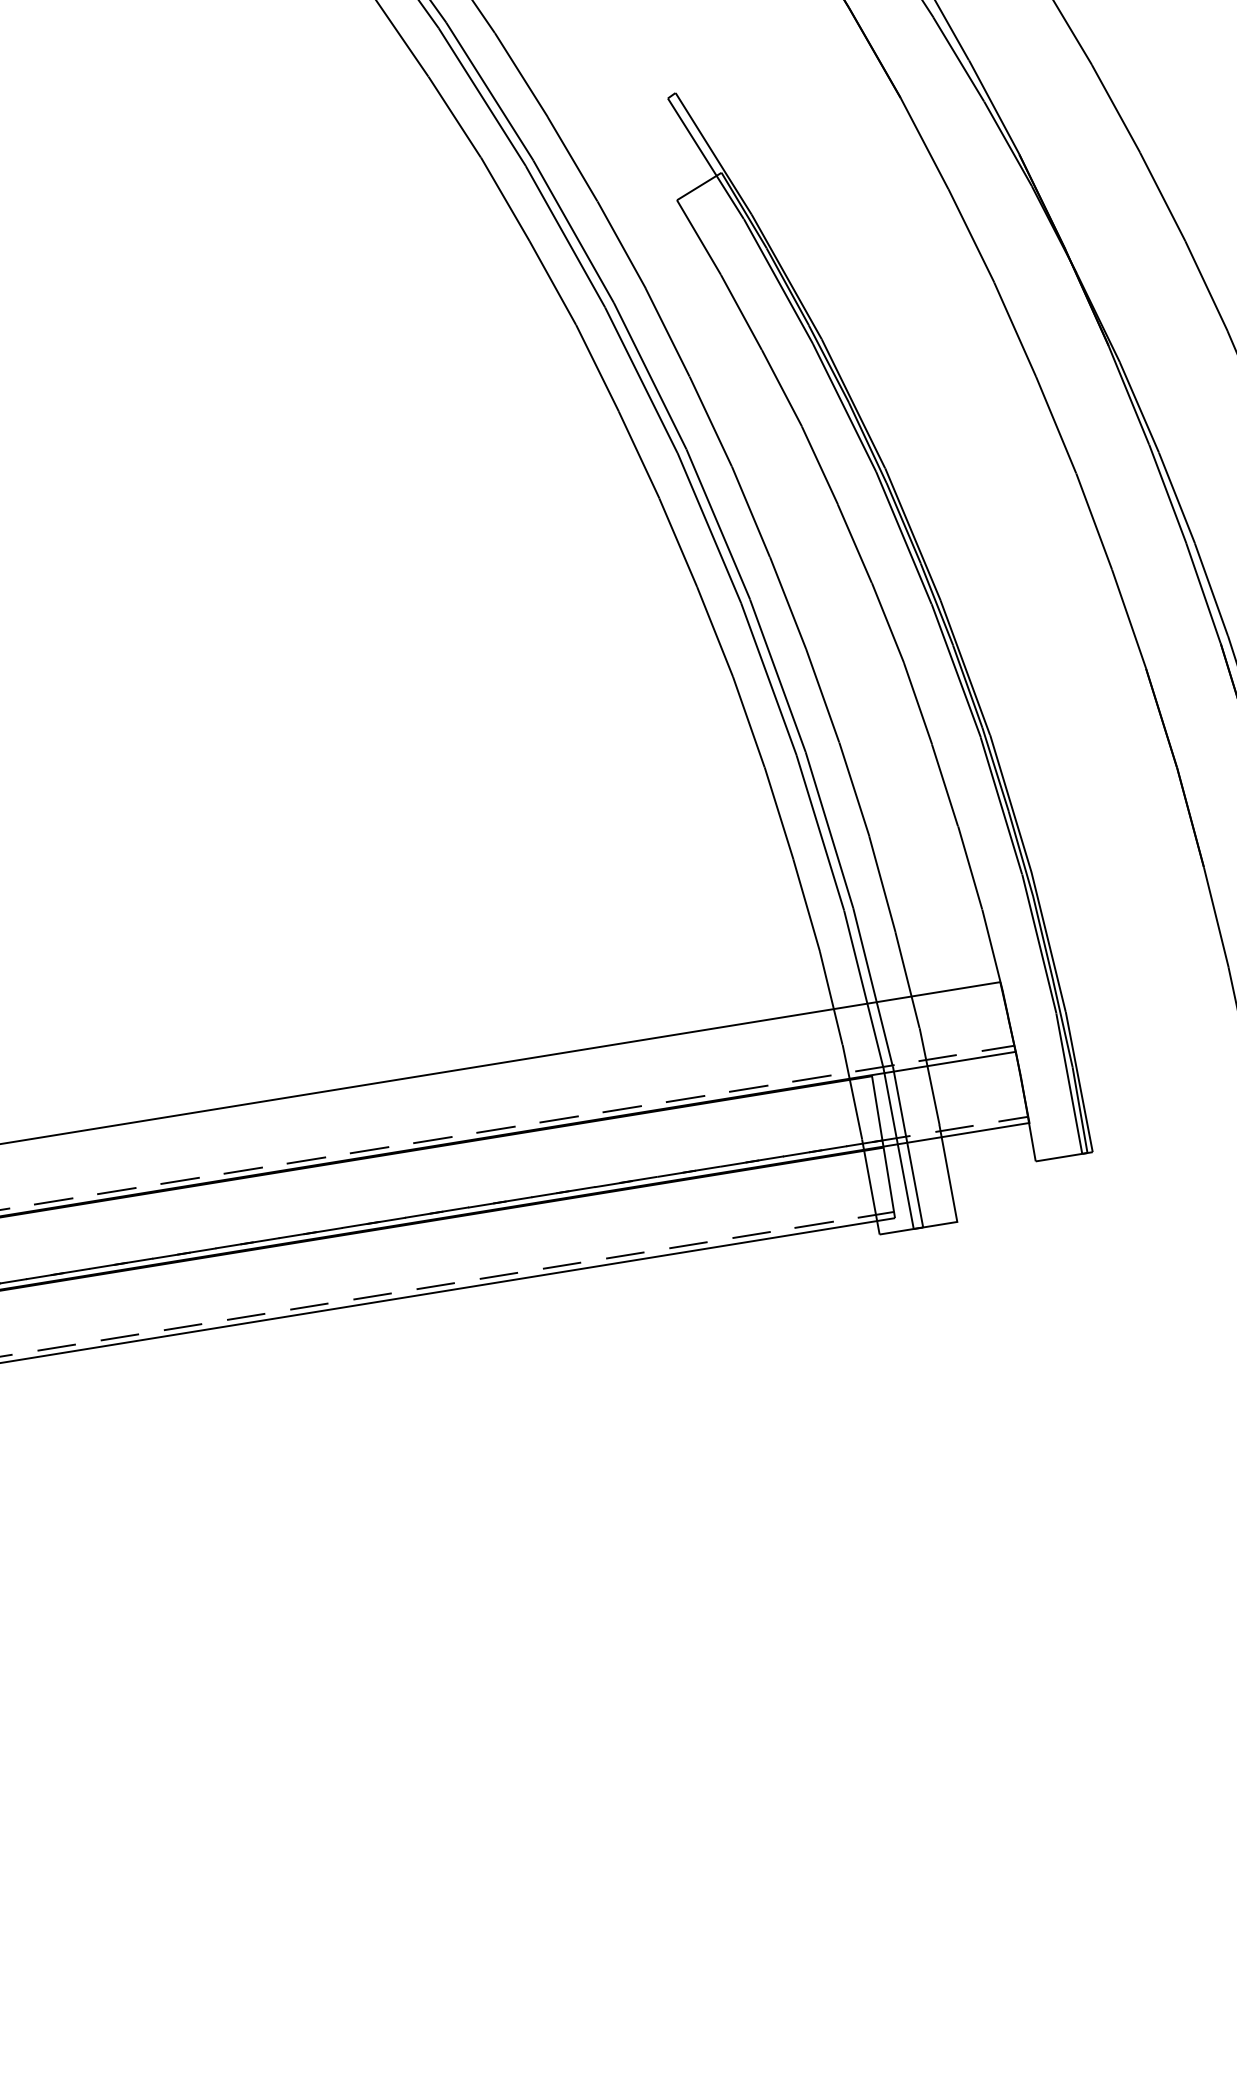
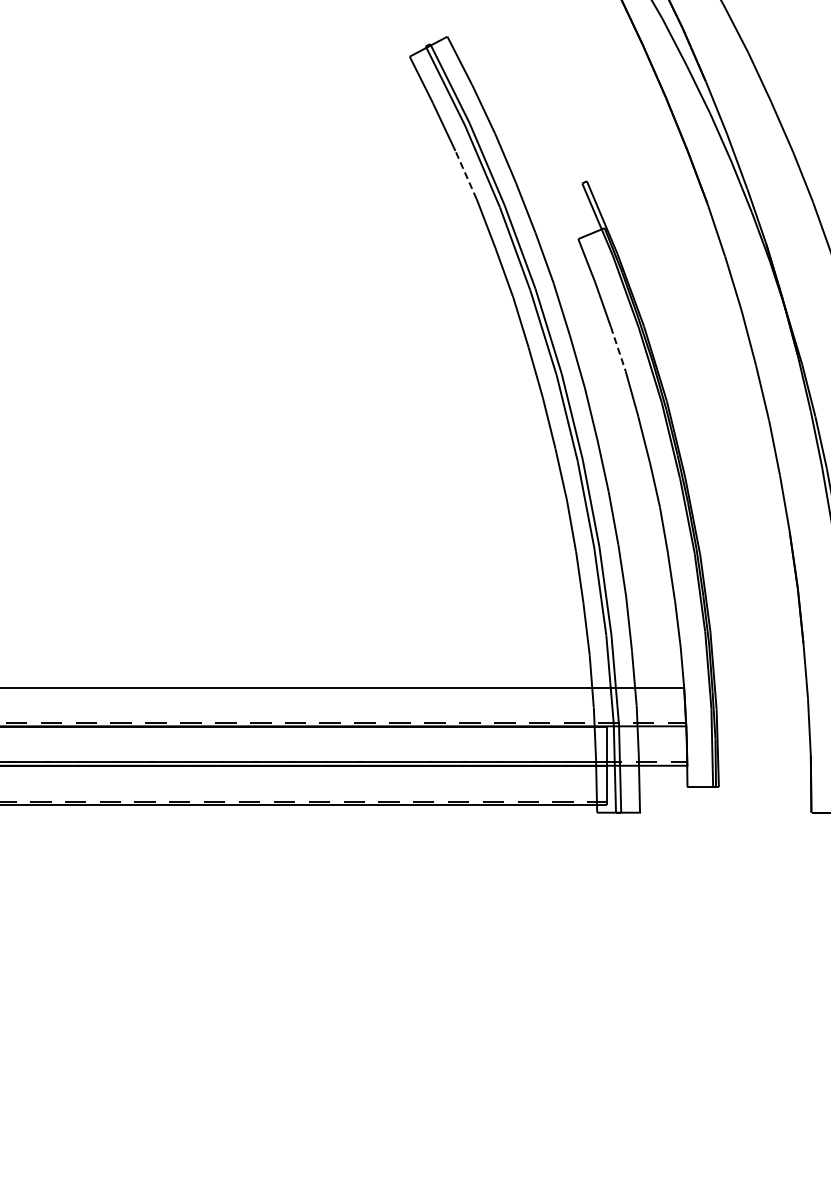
line: (453, 116) -> (465, 174), solid -> dashed
line: (782, 388) -> (618, 349), solid -> dashed

